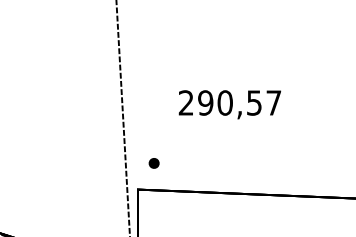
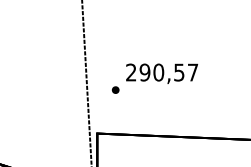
part: (153, 162) -> (115, 89), moved

